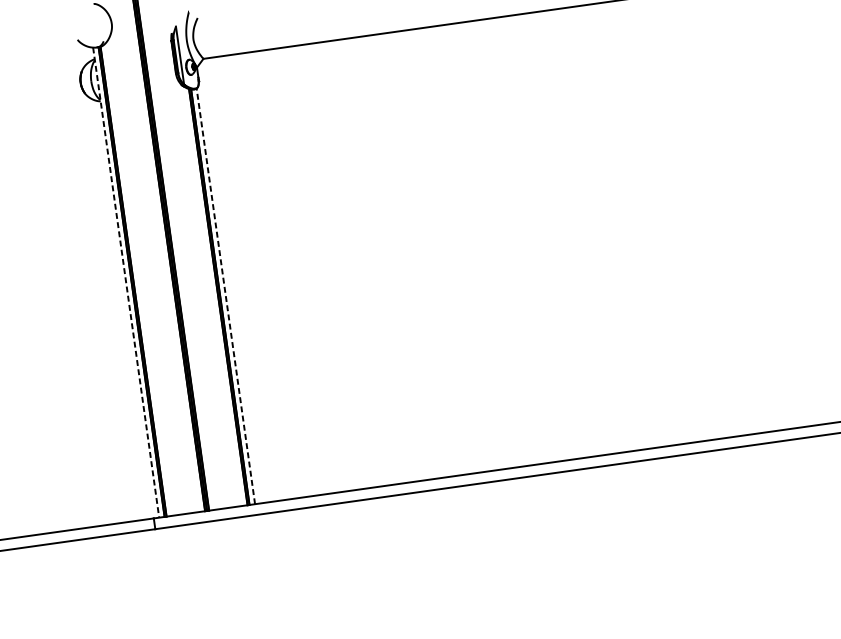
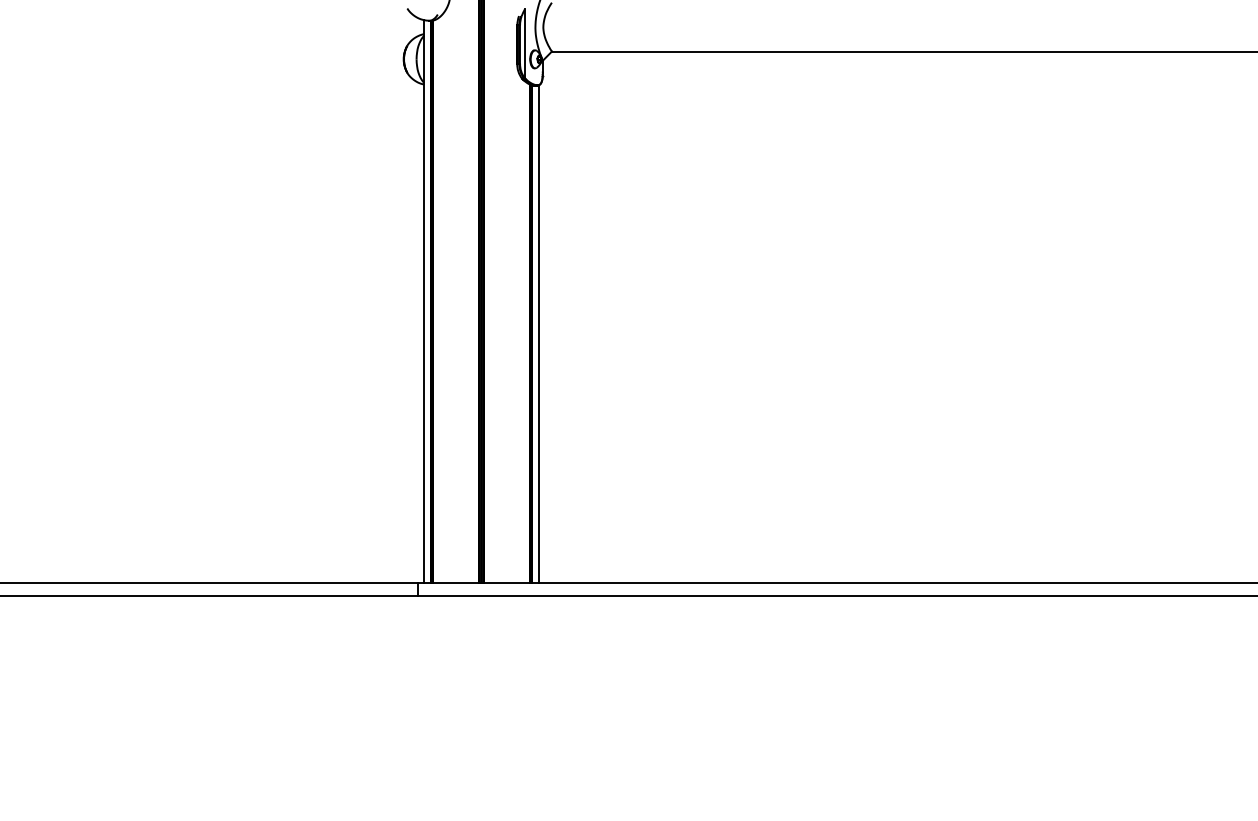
line: (126, 282) -> (424, 301), dashed -> solid
line: (226, 296) -> (539, 334), dashed -> solid

